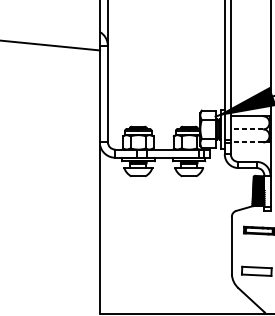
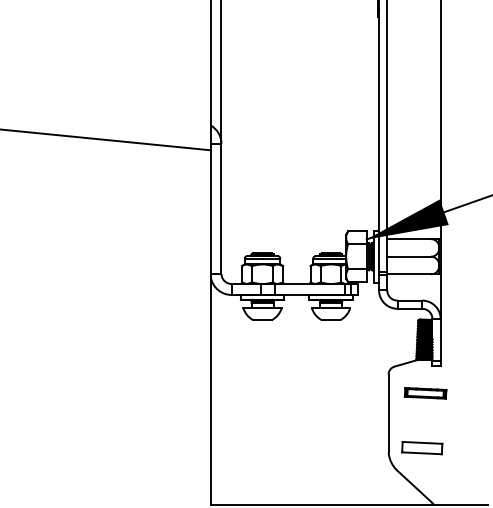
line: (247, 129) -> (409, 256), dashed -> solid
line: (247, 142) -> (409, 274), dashed -> solid

